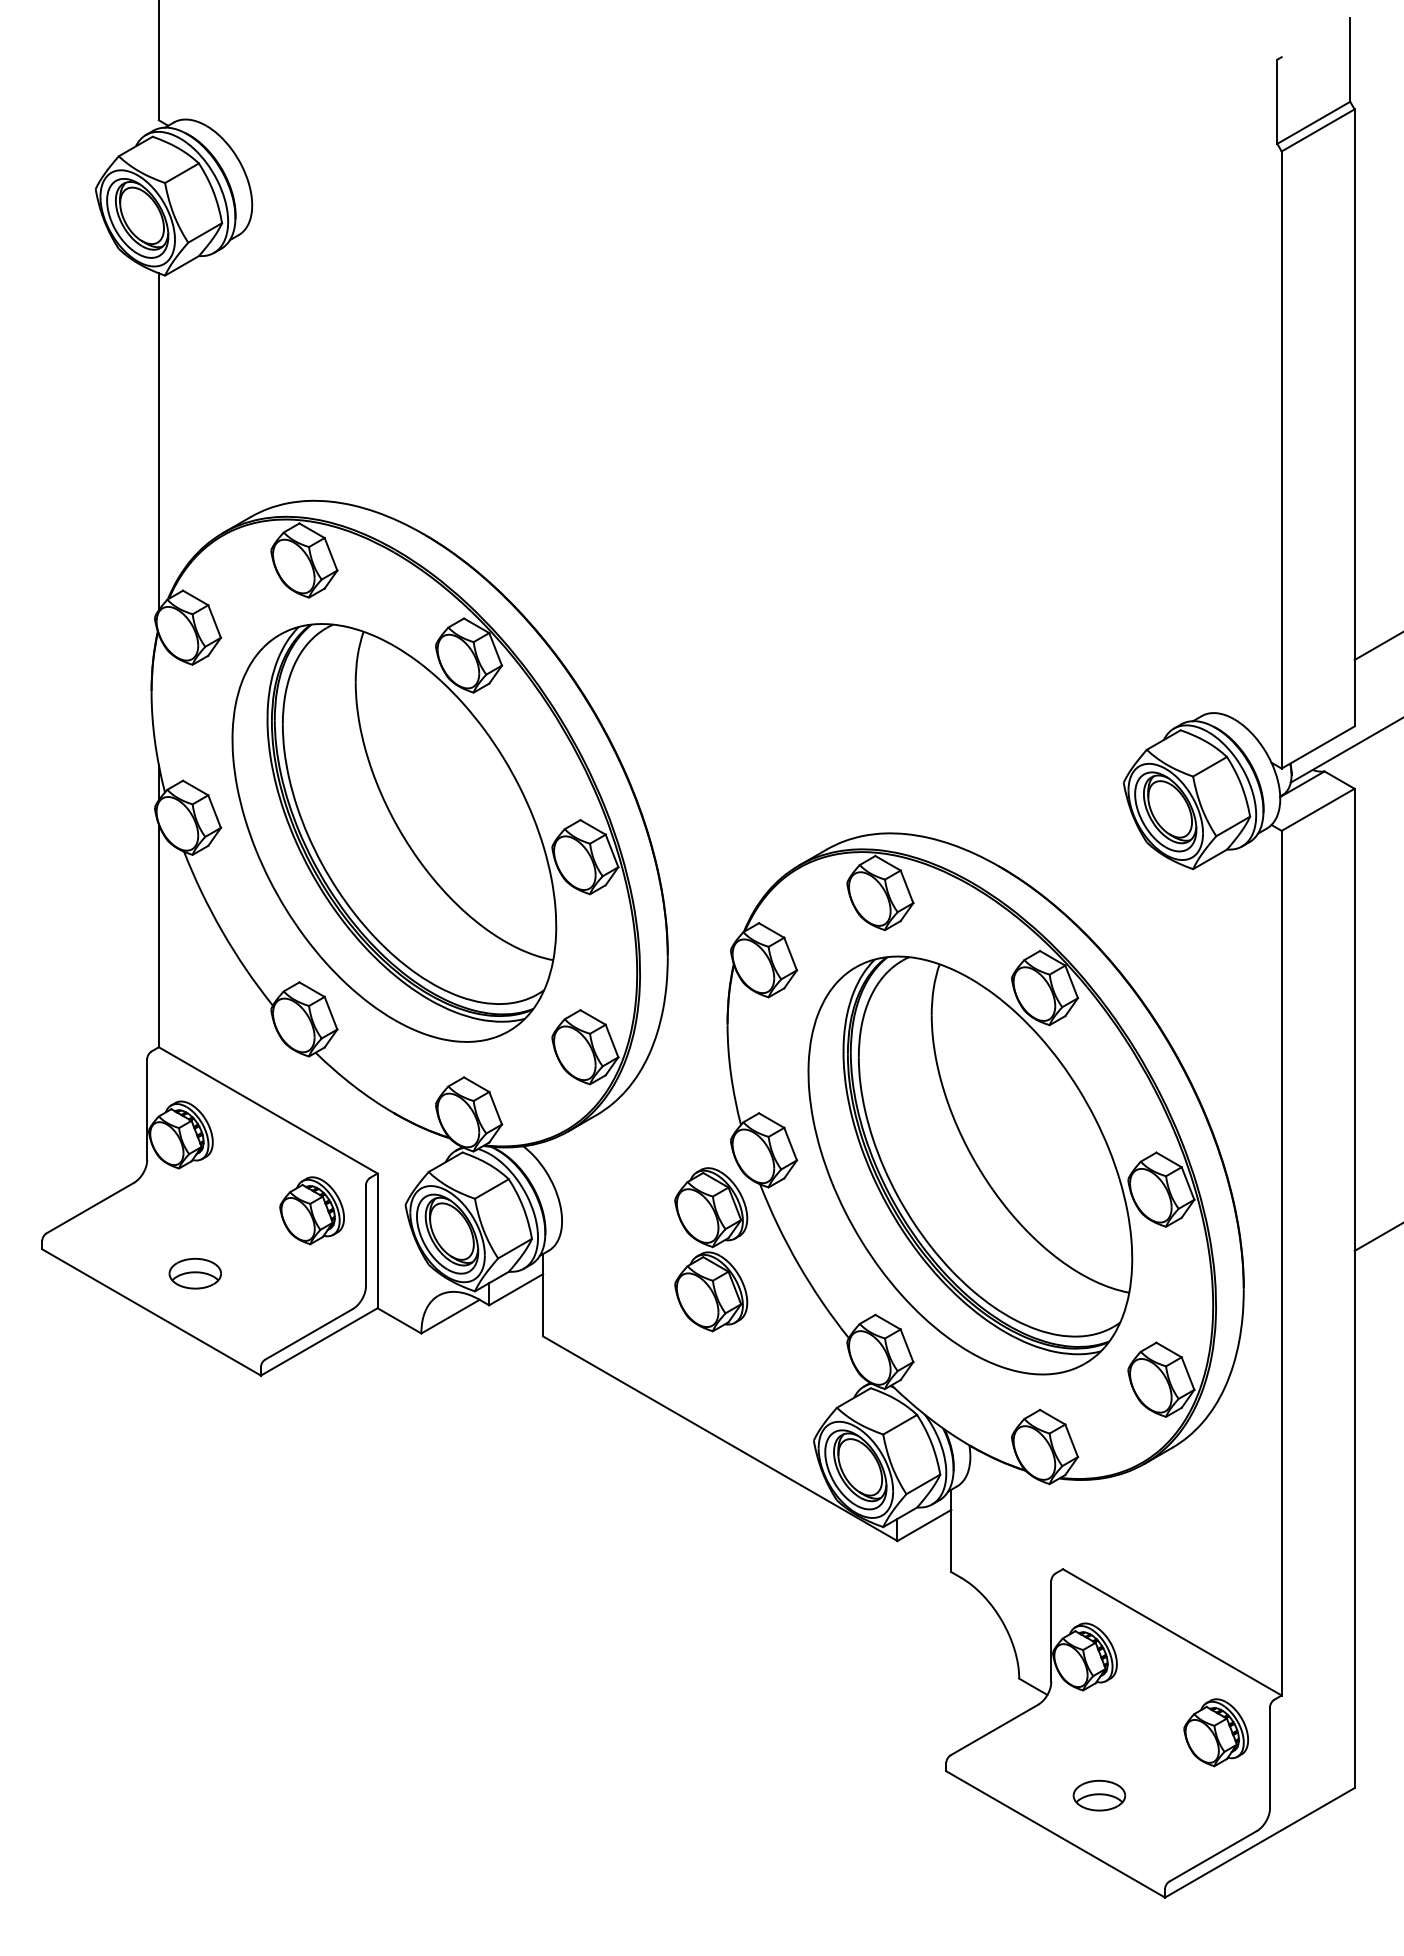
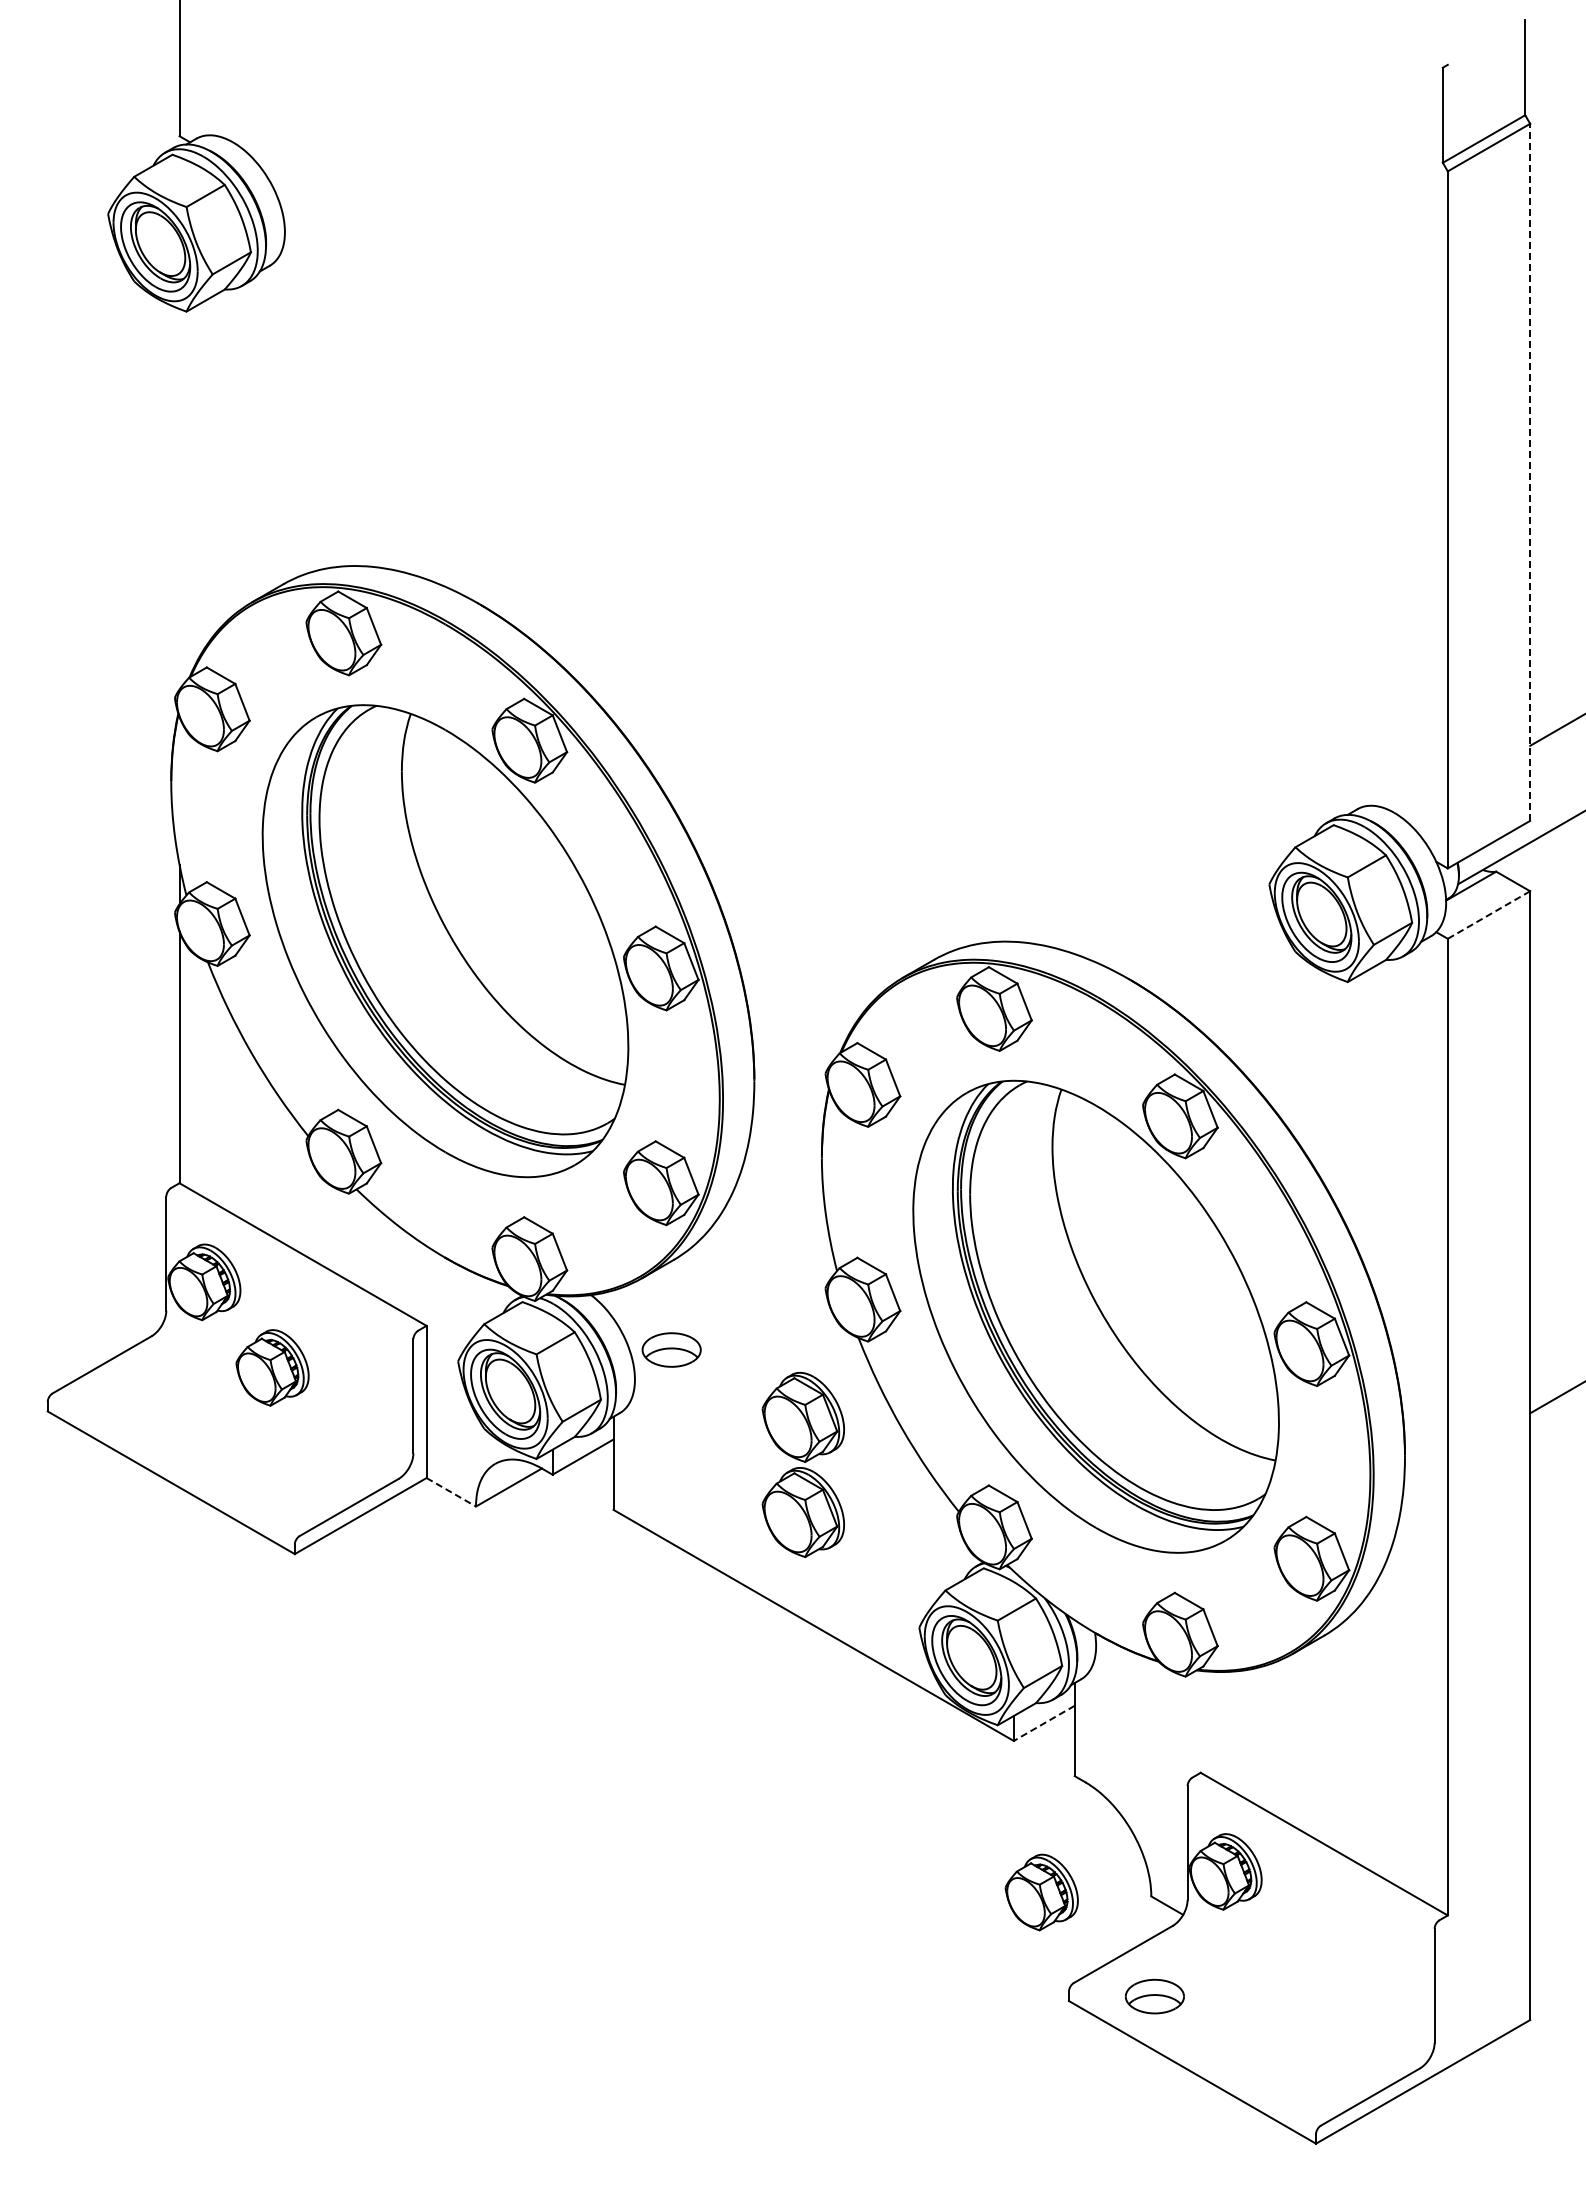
line: (1354, 418) -> (1530, 472), solid -> dashed
line: (158, 441) -> (179, 499), removed
line: (1317, 810) -> (1488, 915), solid -> dashed
part: (312, 1210) -> (272, 1367), moved
part: (710, 1249) -> (802, 1464), moved
part: (195, 1273) -> (671, 1349), moved
line: (399, 1321) -> (451, 1492), solid -> dashed
line: (923, 1525) -> (1043, 1723), solid -> dashed
part: (1215, 1732) -> (1041, 1892), moved
part: (1099, 1795) -> (1154, 1996), moved

